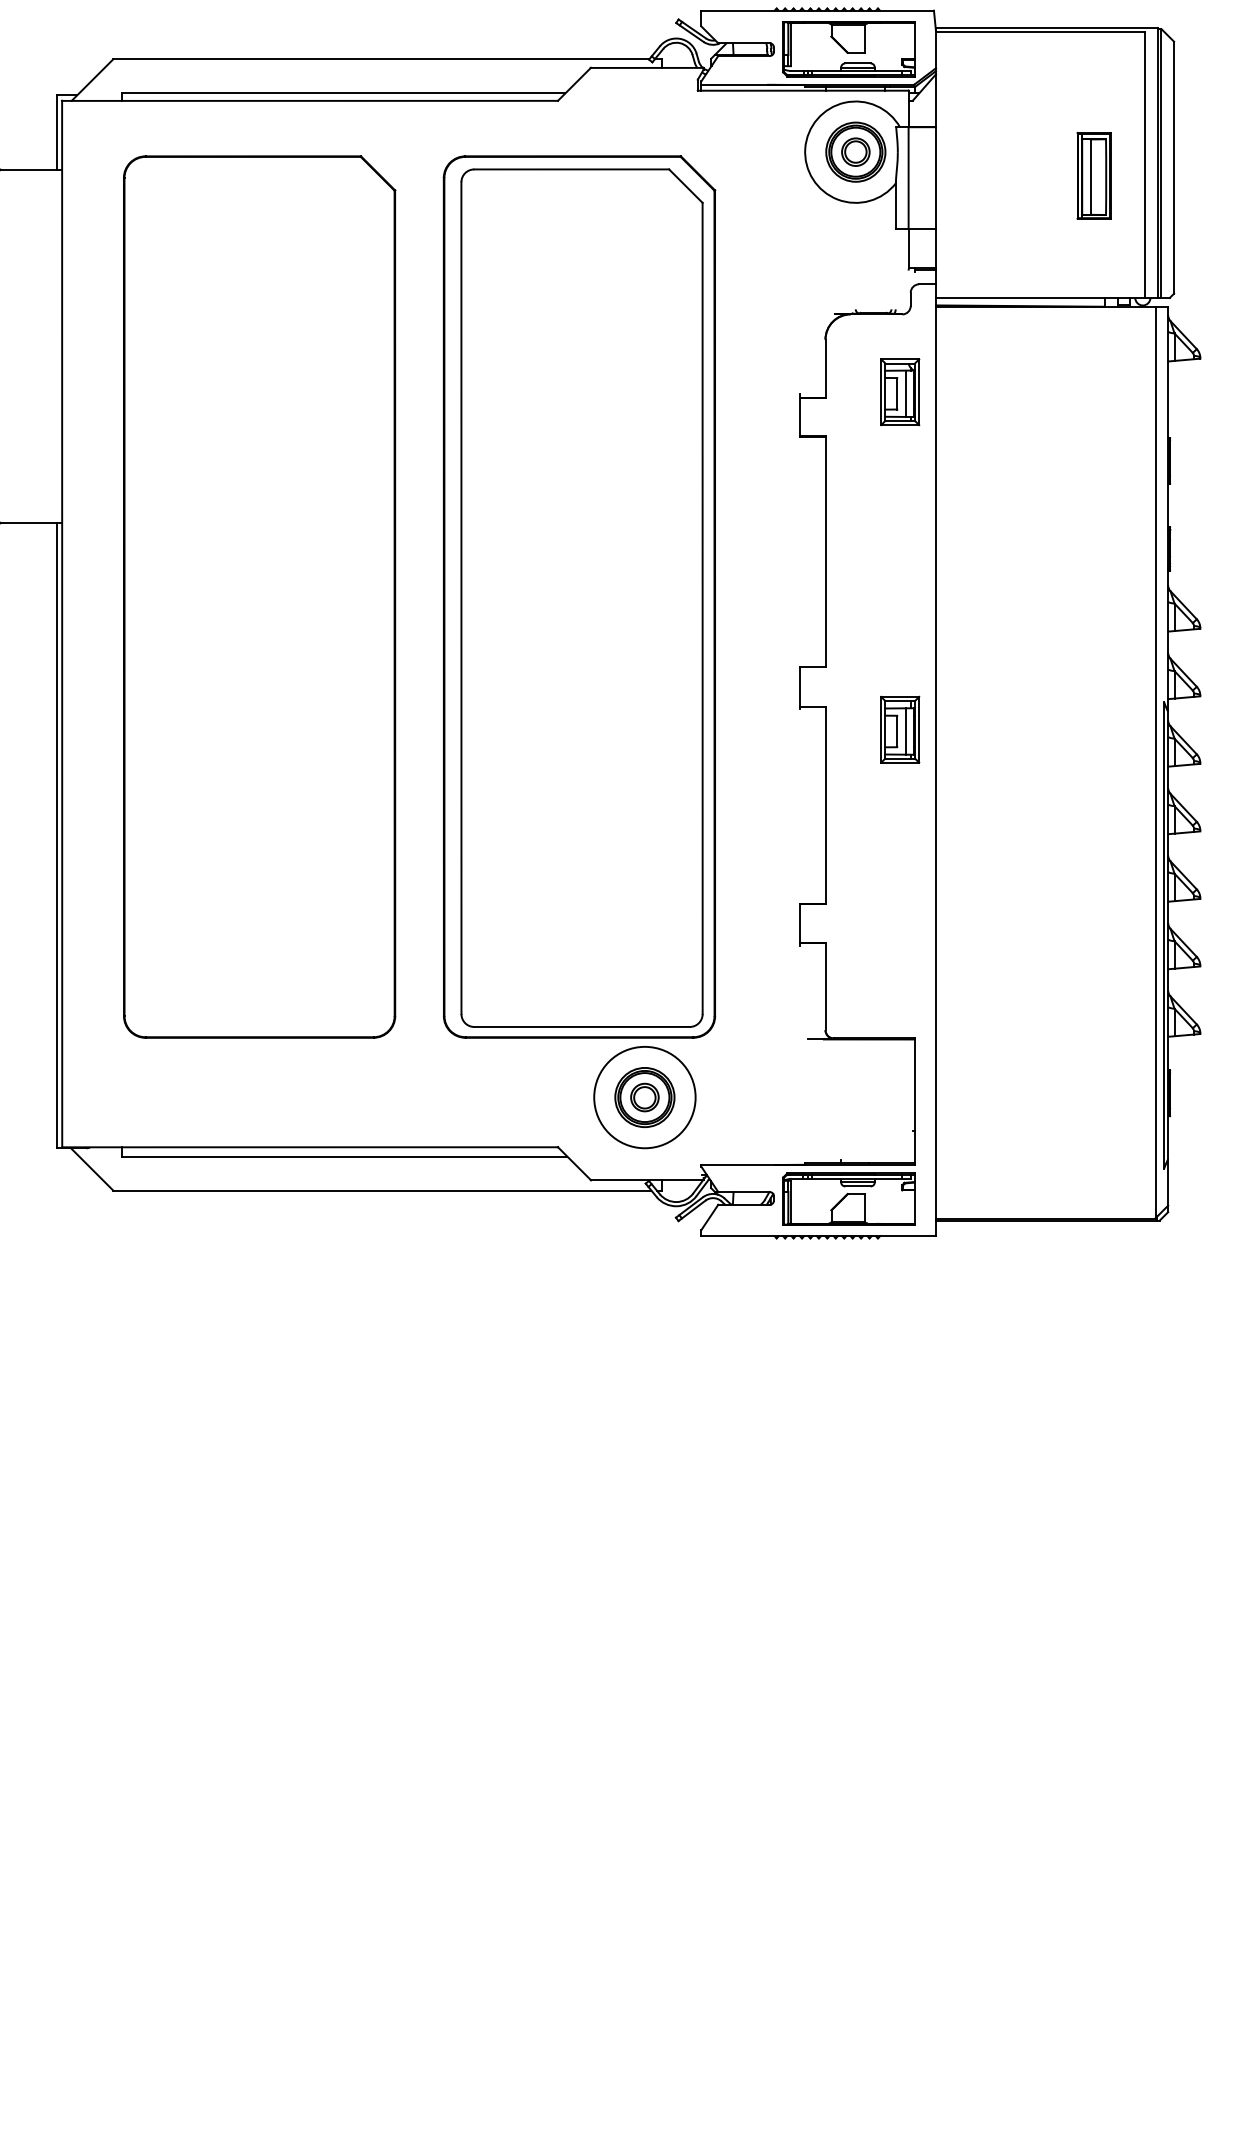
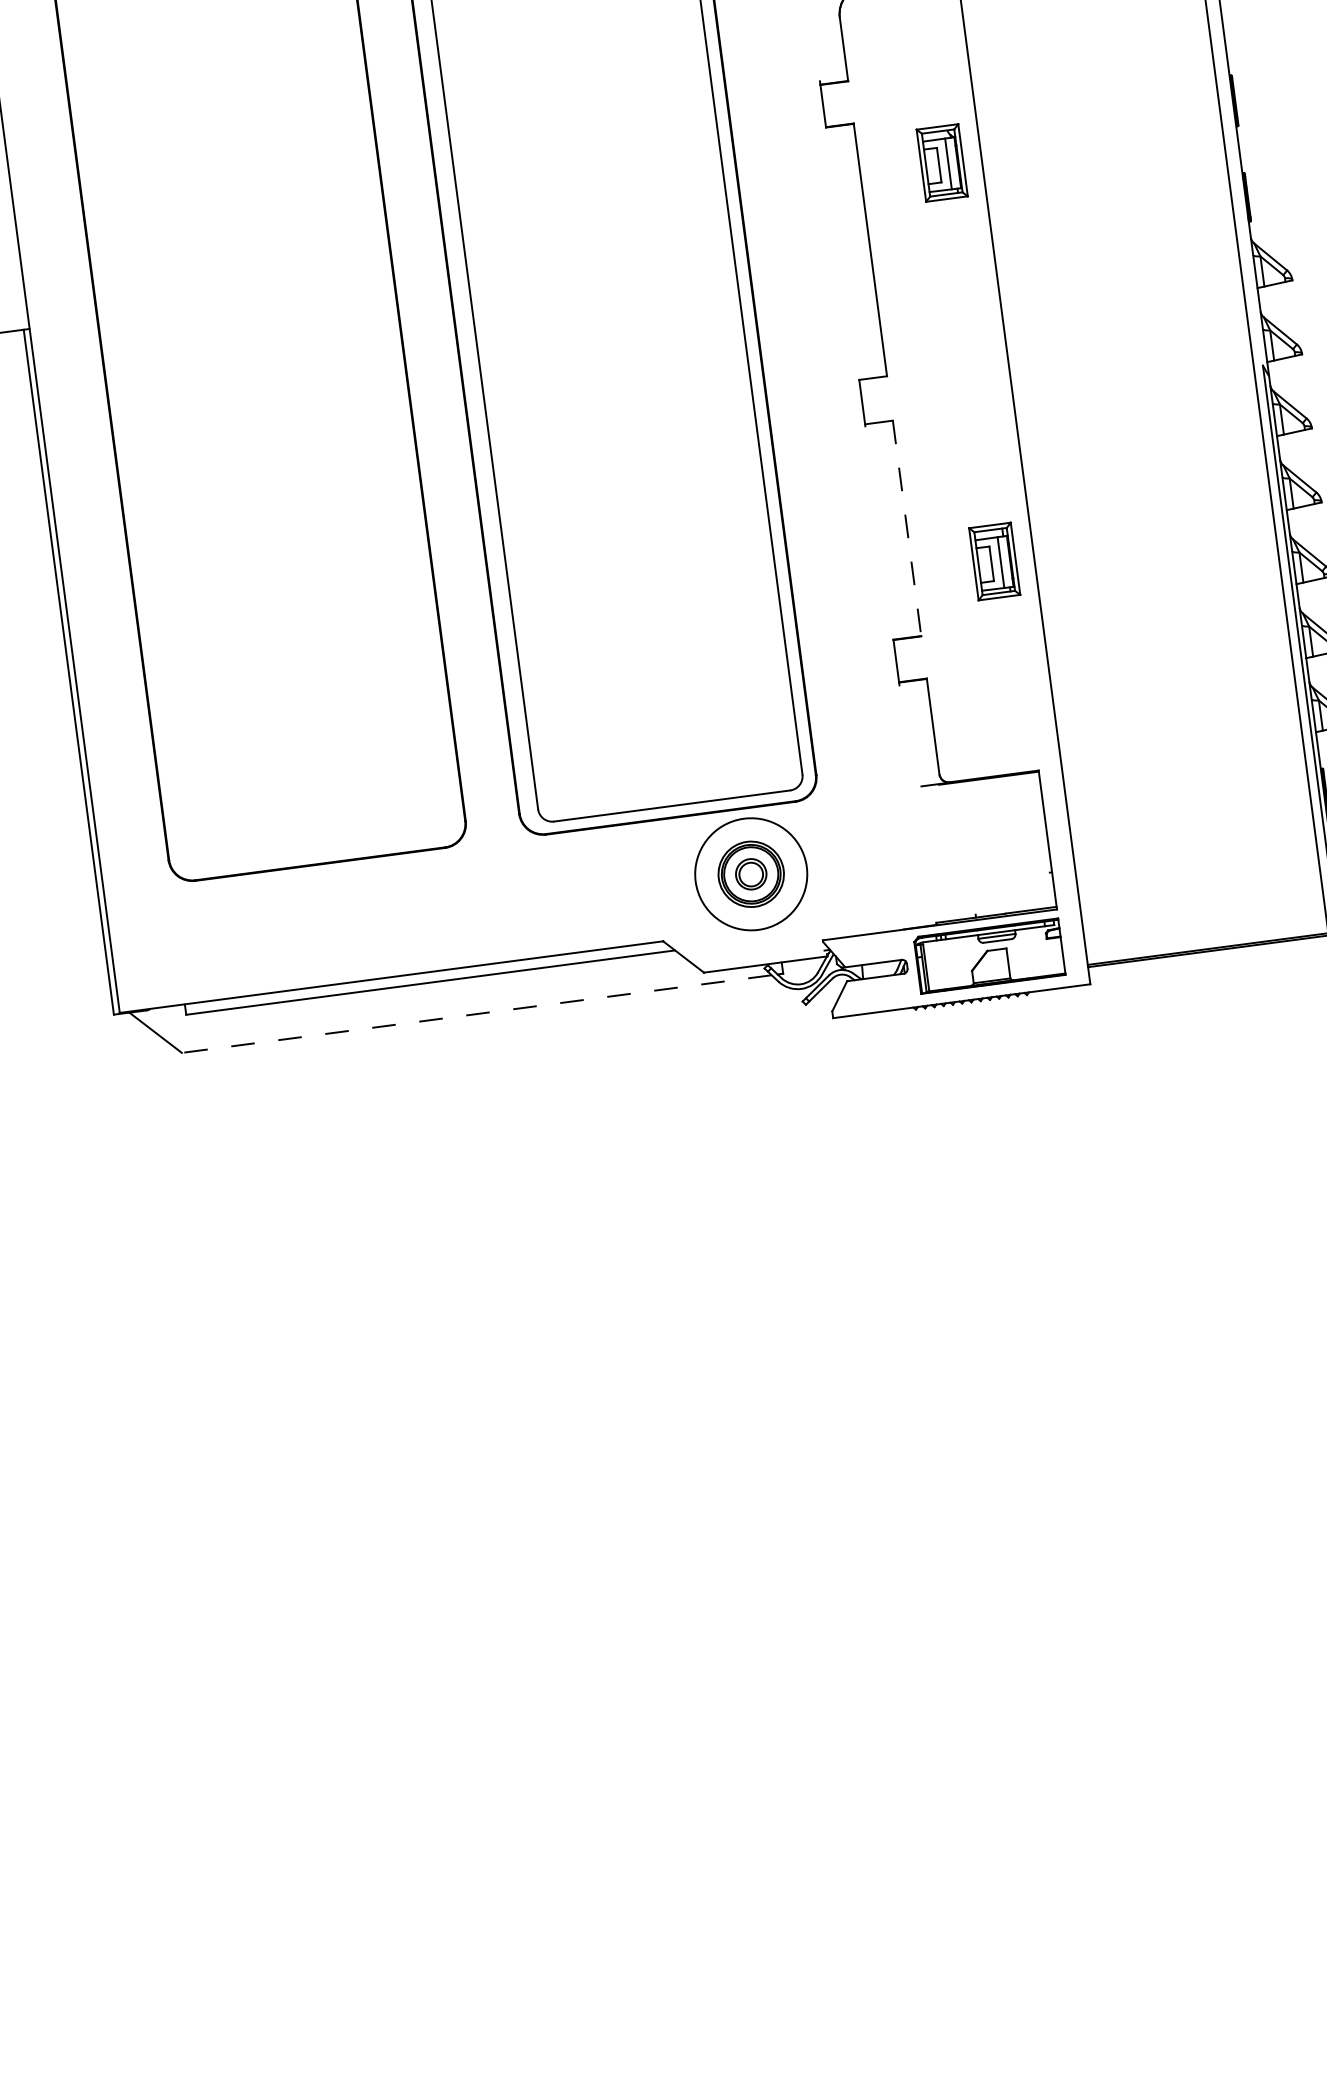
part: (900, 392) -> (942, 163), moved
part: (900, 729) -> (995, 561), moved
line: (825, 806) -> (907, 529), solid -> dashed
line: (381, 1190) -> (475, 1014), solid -> dashed

